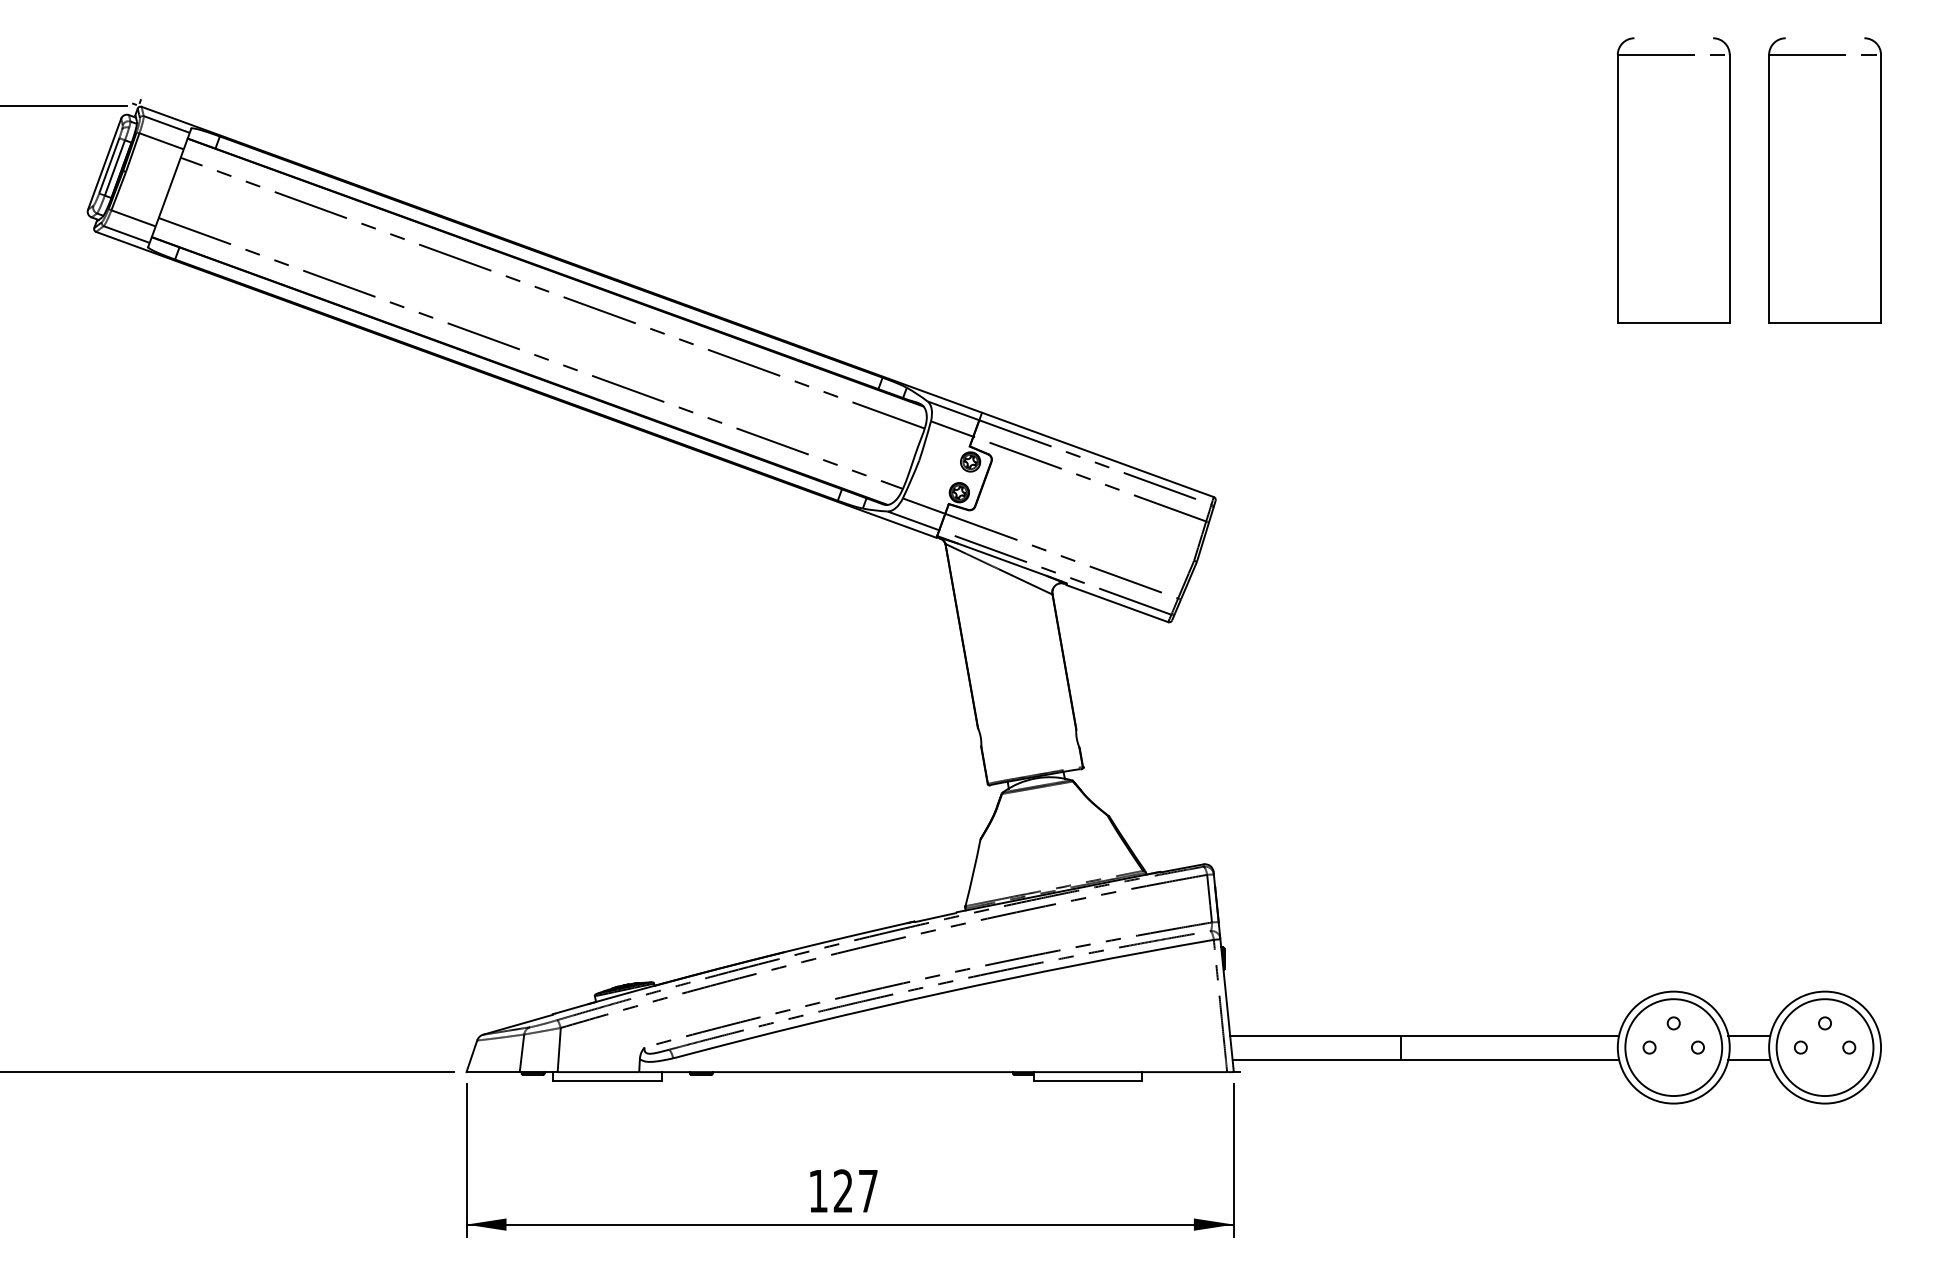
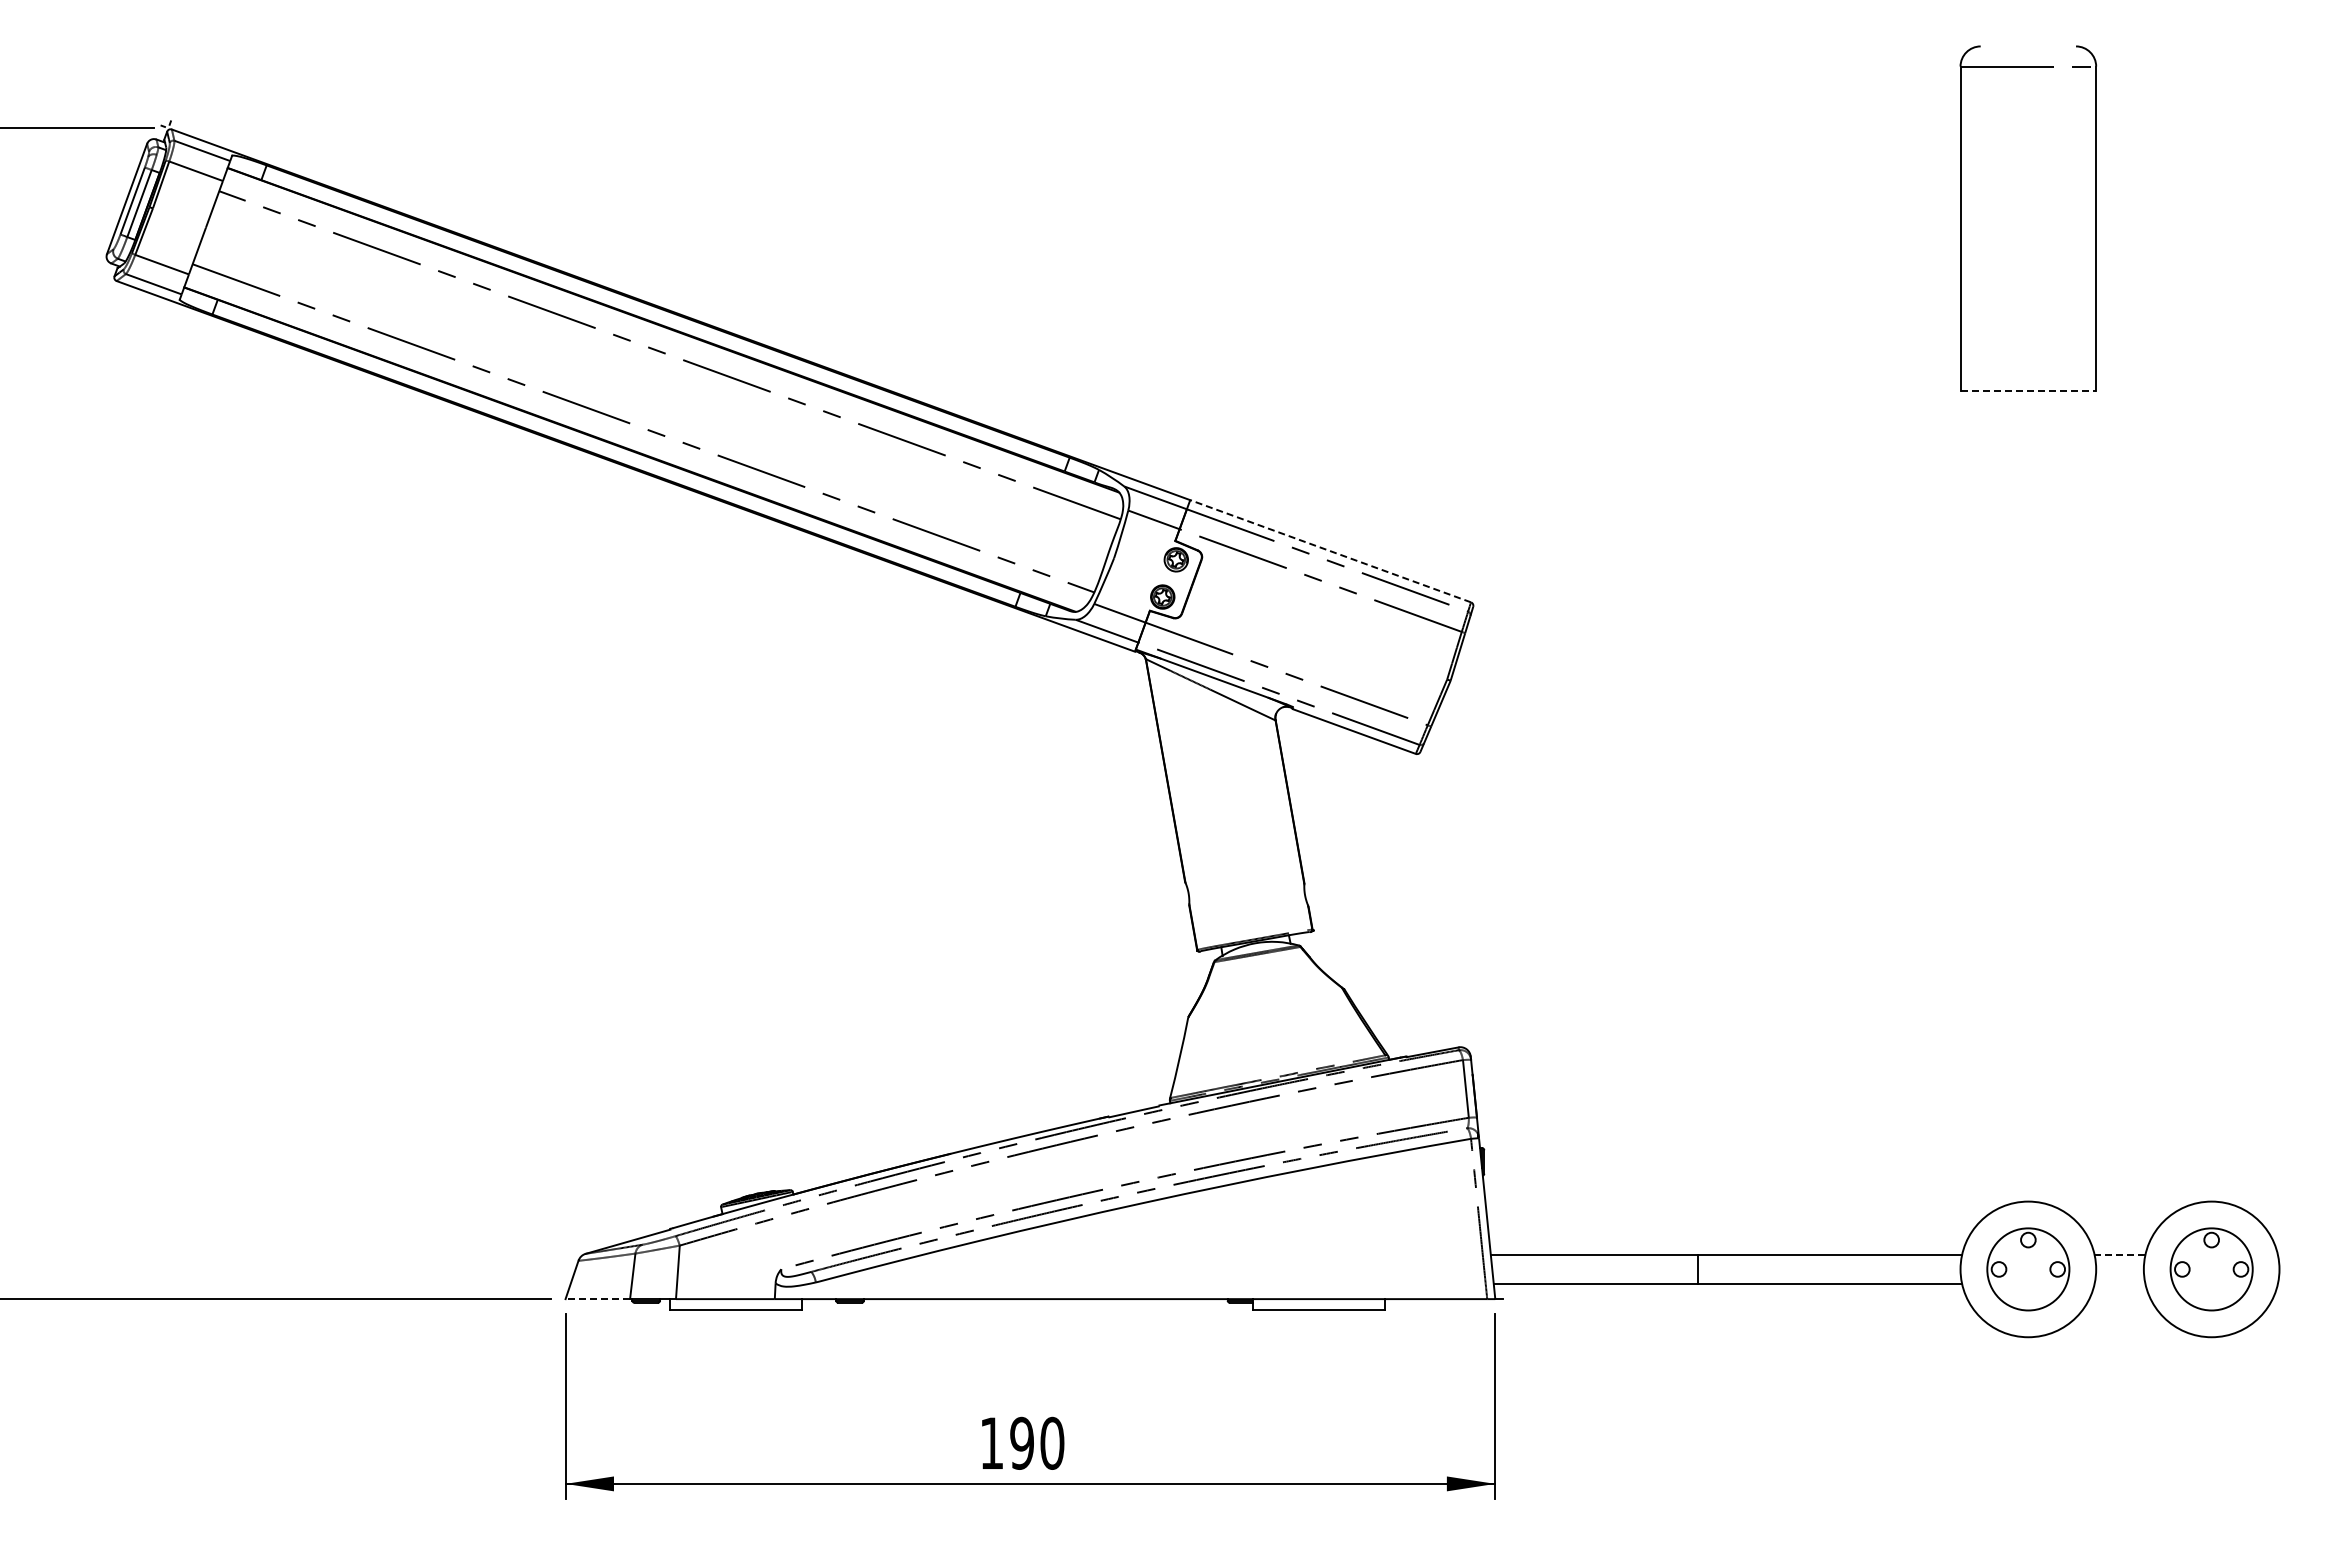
part: (1769, 180) -> (2144, 218), removed
line: (1673, 323) -> (2028, 391), solid -> dashed
line: (1097, 455) -> (1330, 551), solid -> dashed
line: (1748, 1035) -> (2119, 1254), solid -> dashed
circle: (1673, 1047) -> (2028, 1269), size x0.7
circle: (1824, 1047) -> (2211, 1269), size x0.7
line: (1748, 1060) -> (2119, 1284), removed
line: (492, 1072) -> (597, 1299), solid -> dashed
text: (856, 1190) -> (1037, 1442), 127 -> 190

